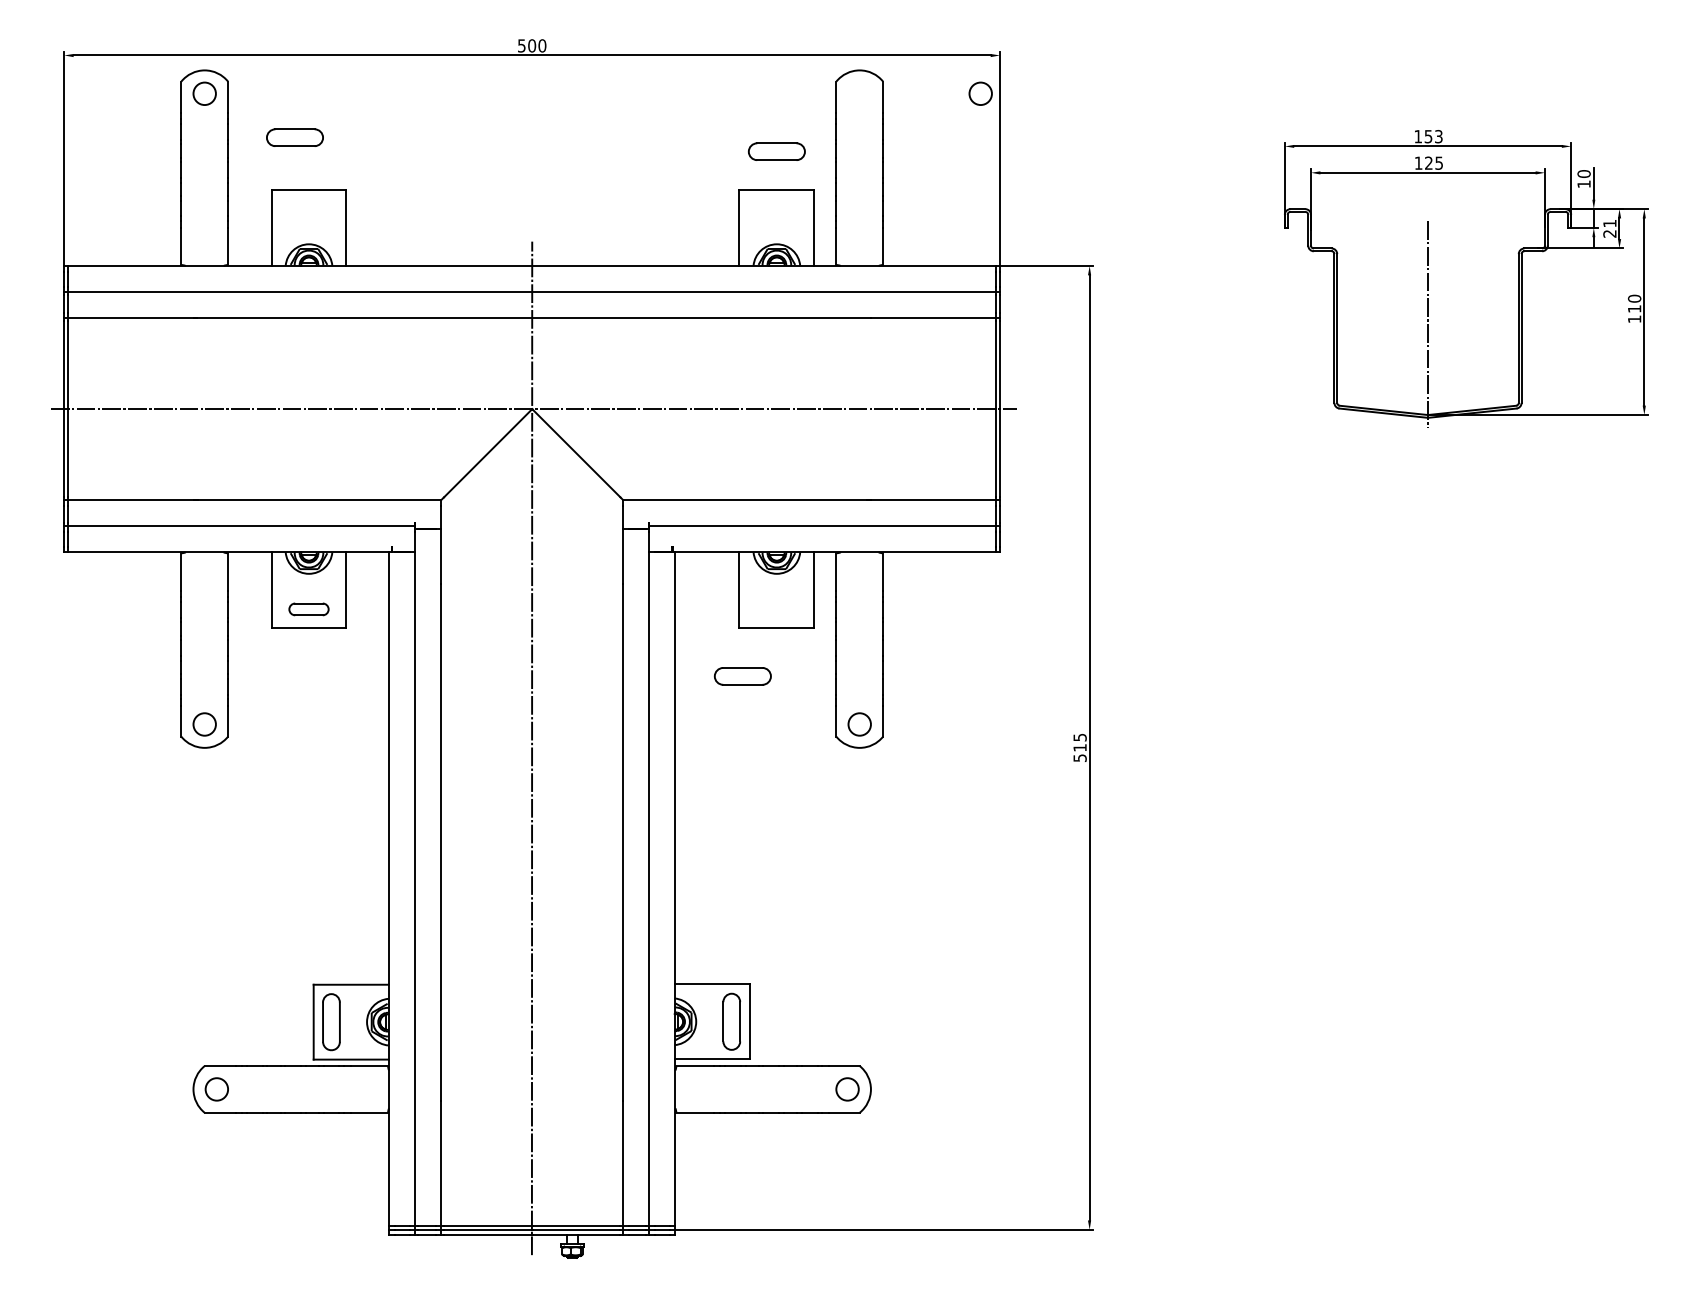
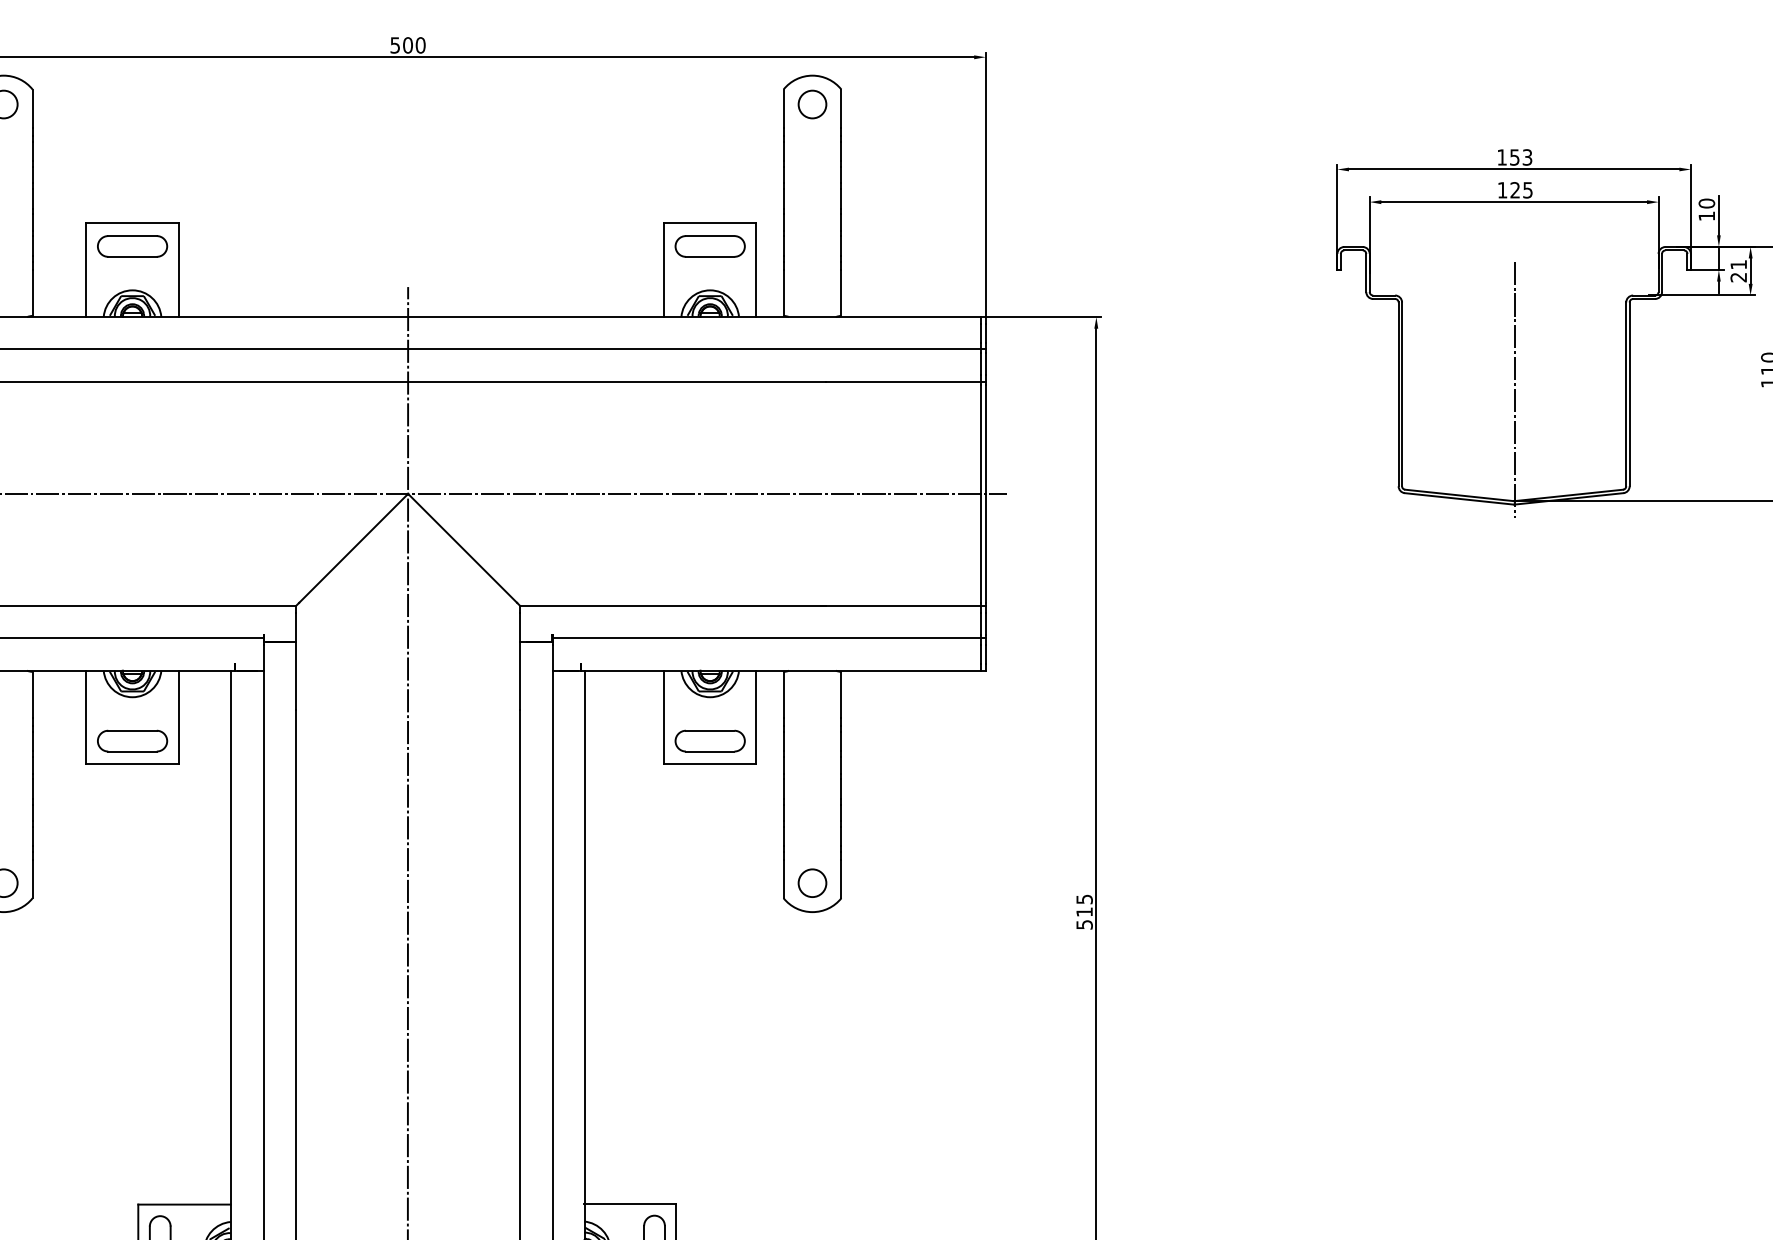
circle: (980, 93) -> (812, 104), moved
part: (294, 137) -> (131, 246), moved
part: (776, 151) -> (709, 246), moved
part: (308, 609) -> (131, 741), size x1.43
part: (742, 676) -> (709, 741), moved

